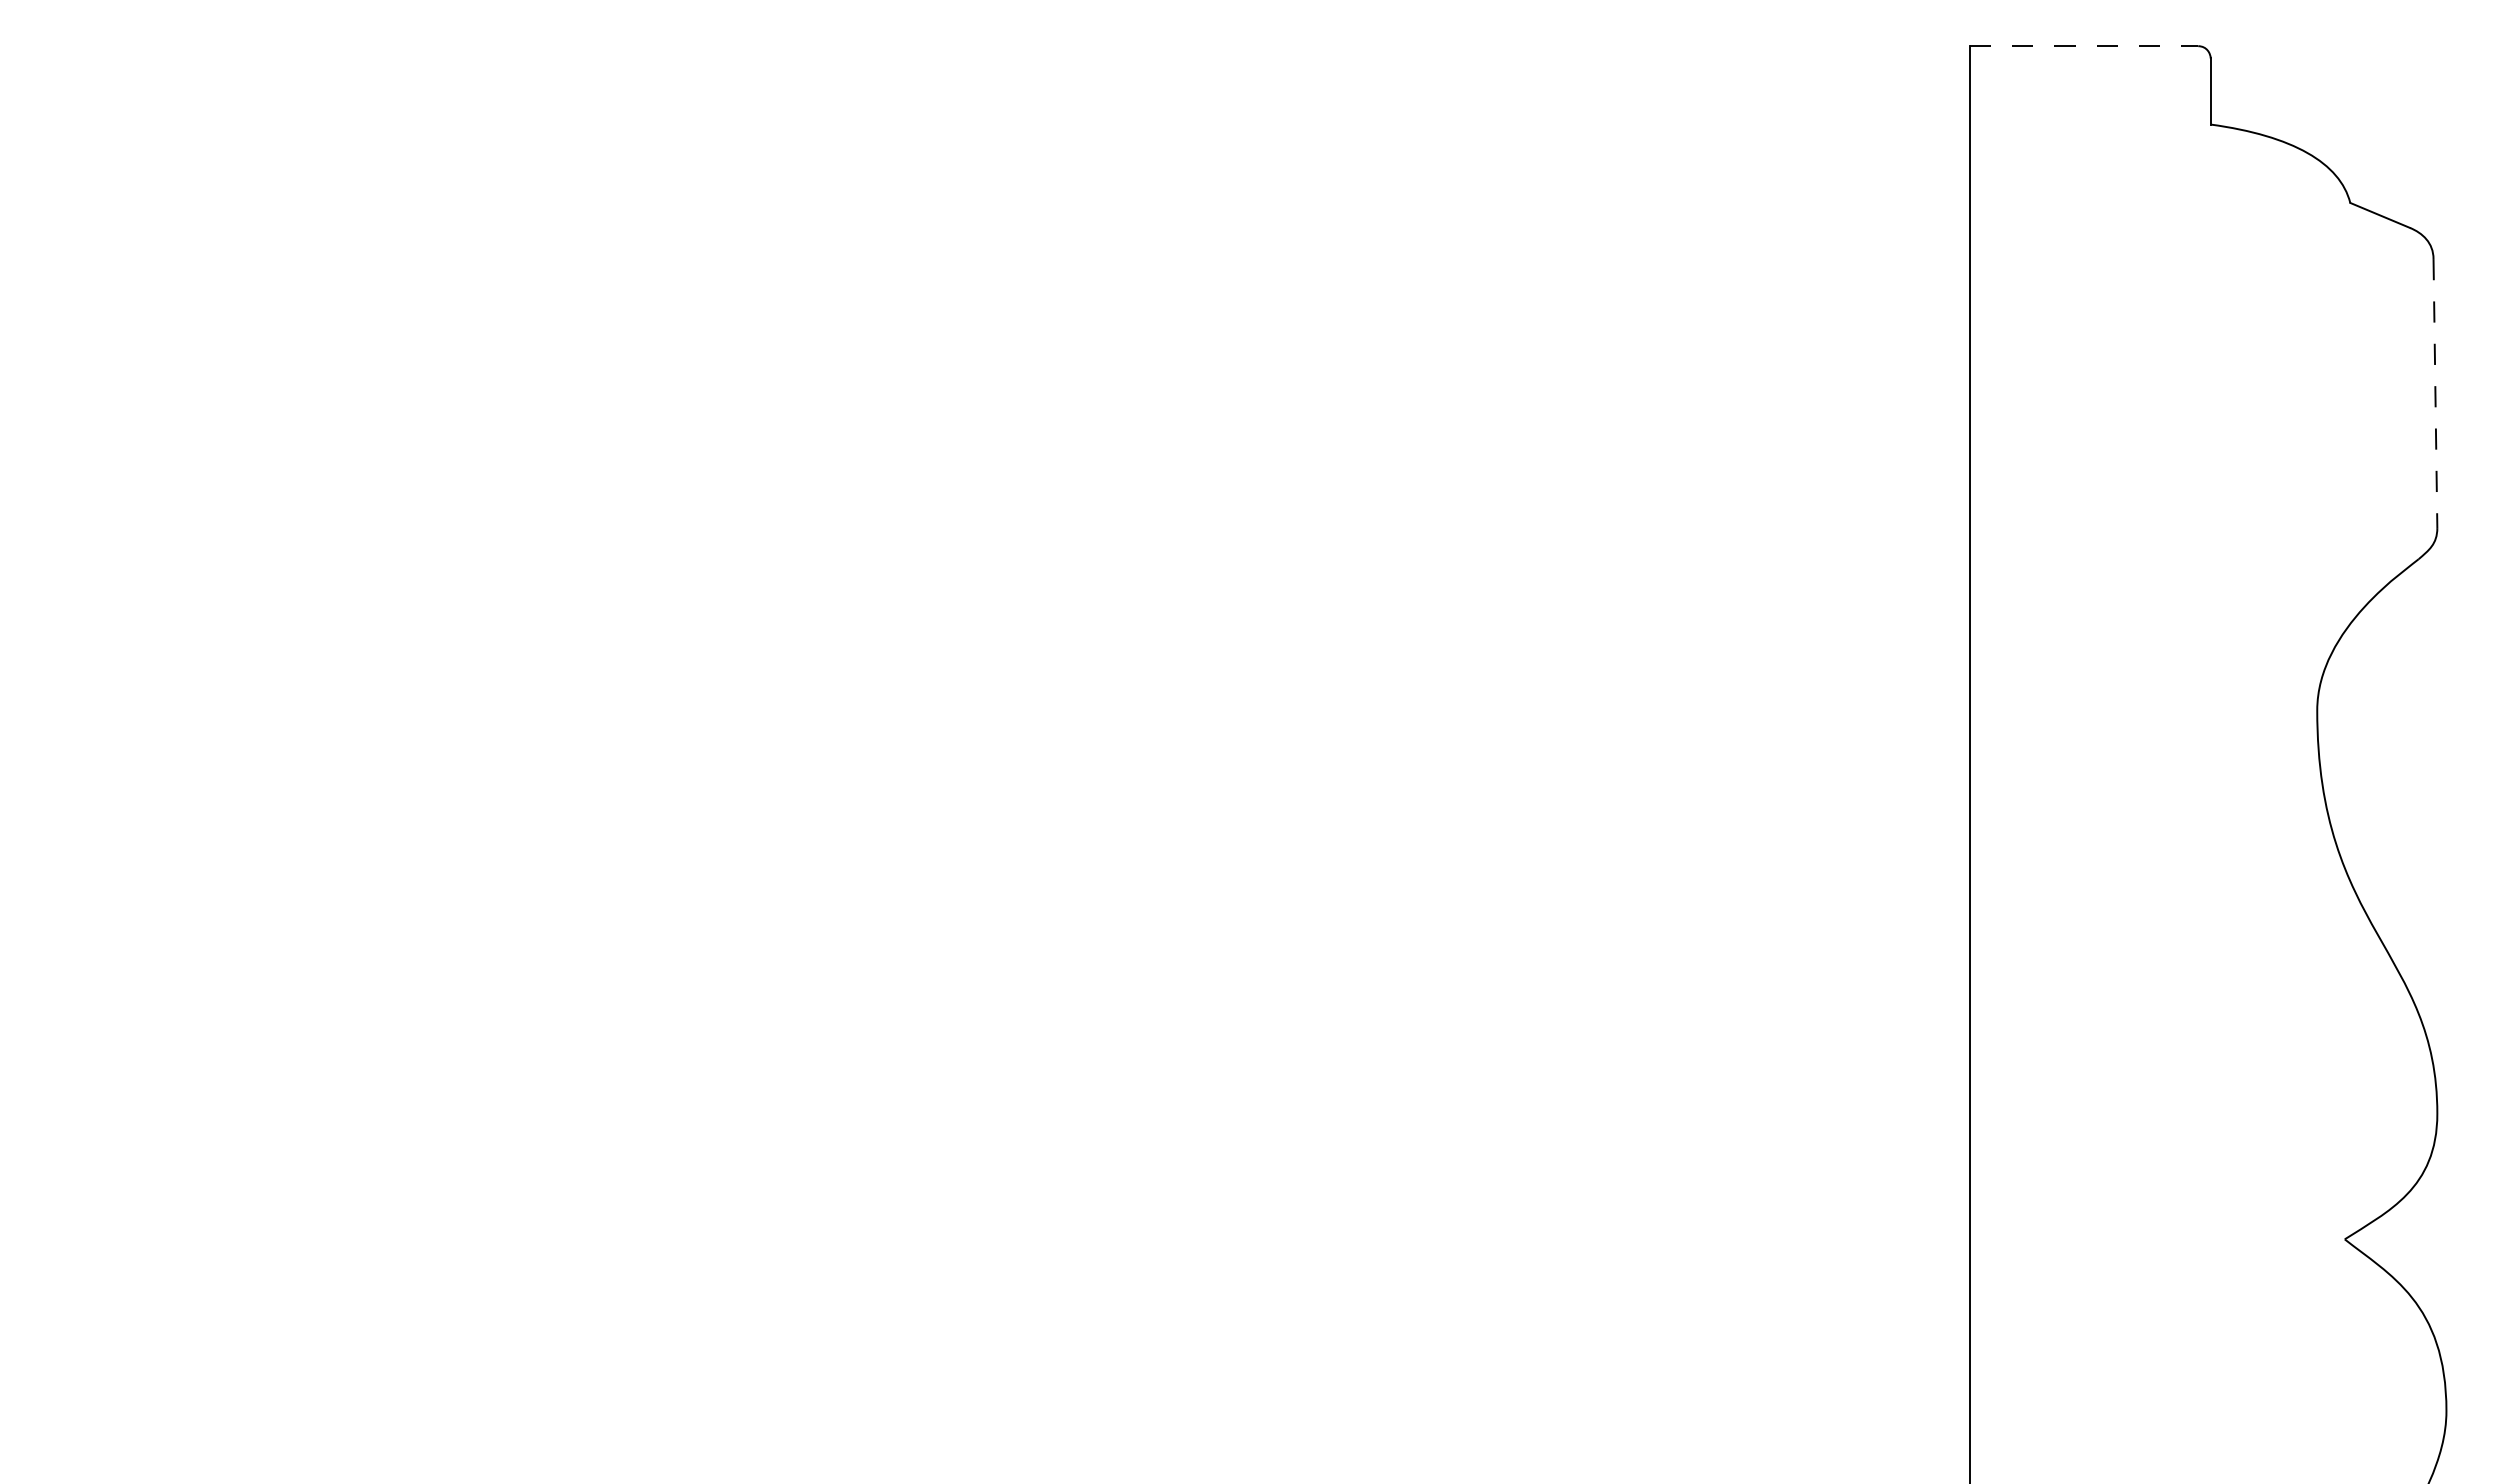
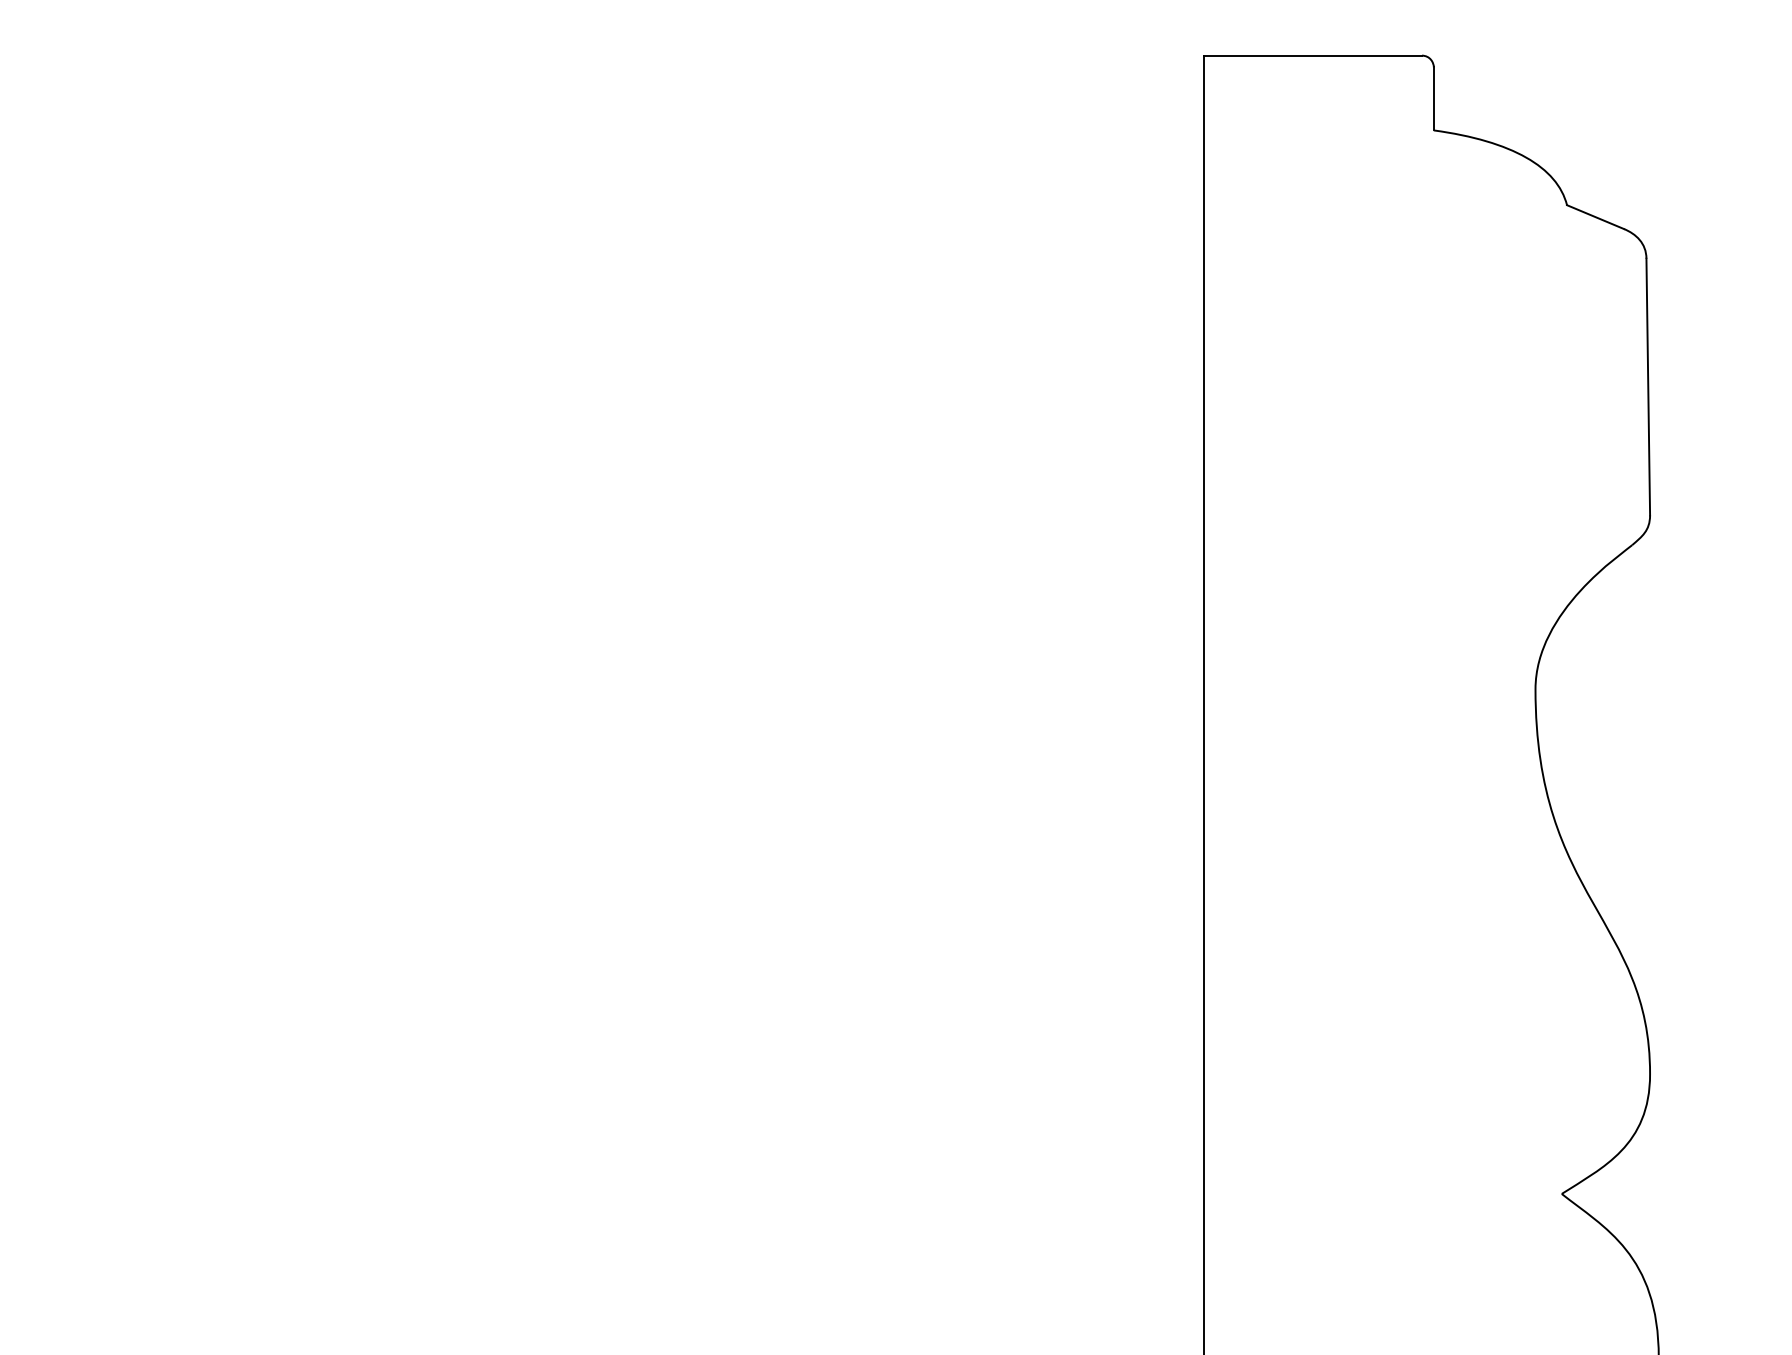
line: (2084, 46) -> (1313, 55), dashed -> solid
line: (2435, 393) -> (1648, 386), dashed -> solid

